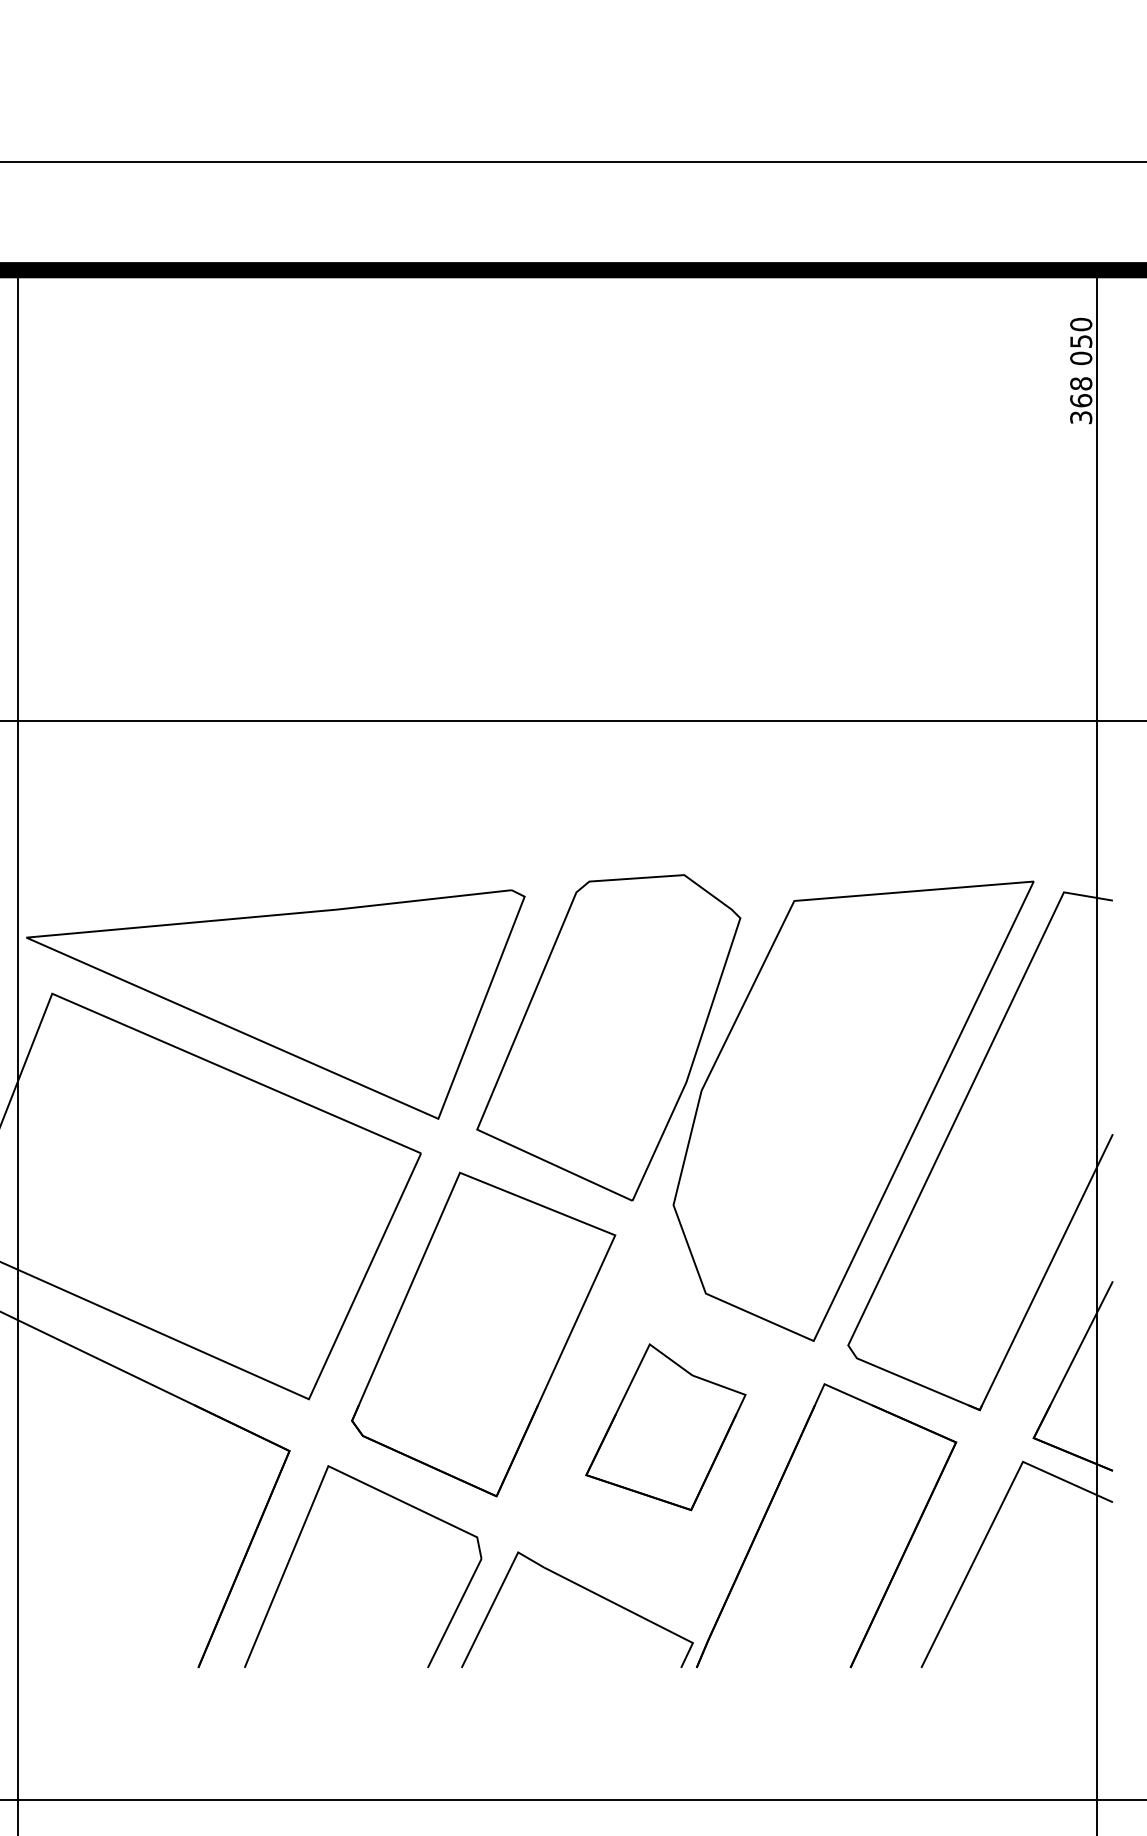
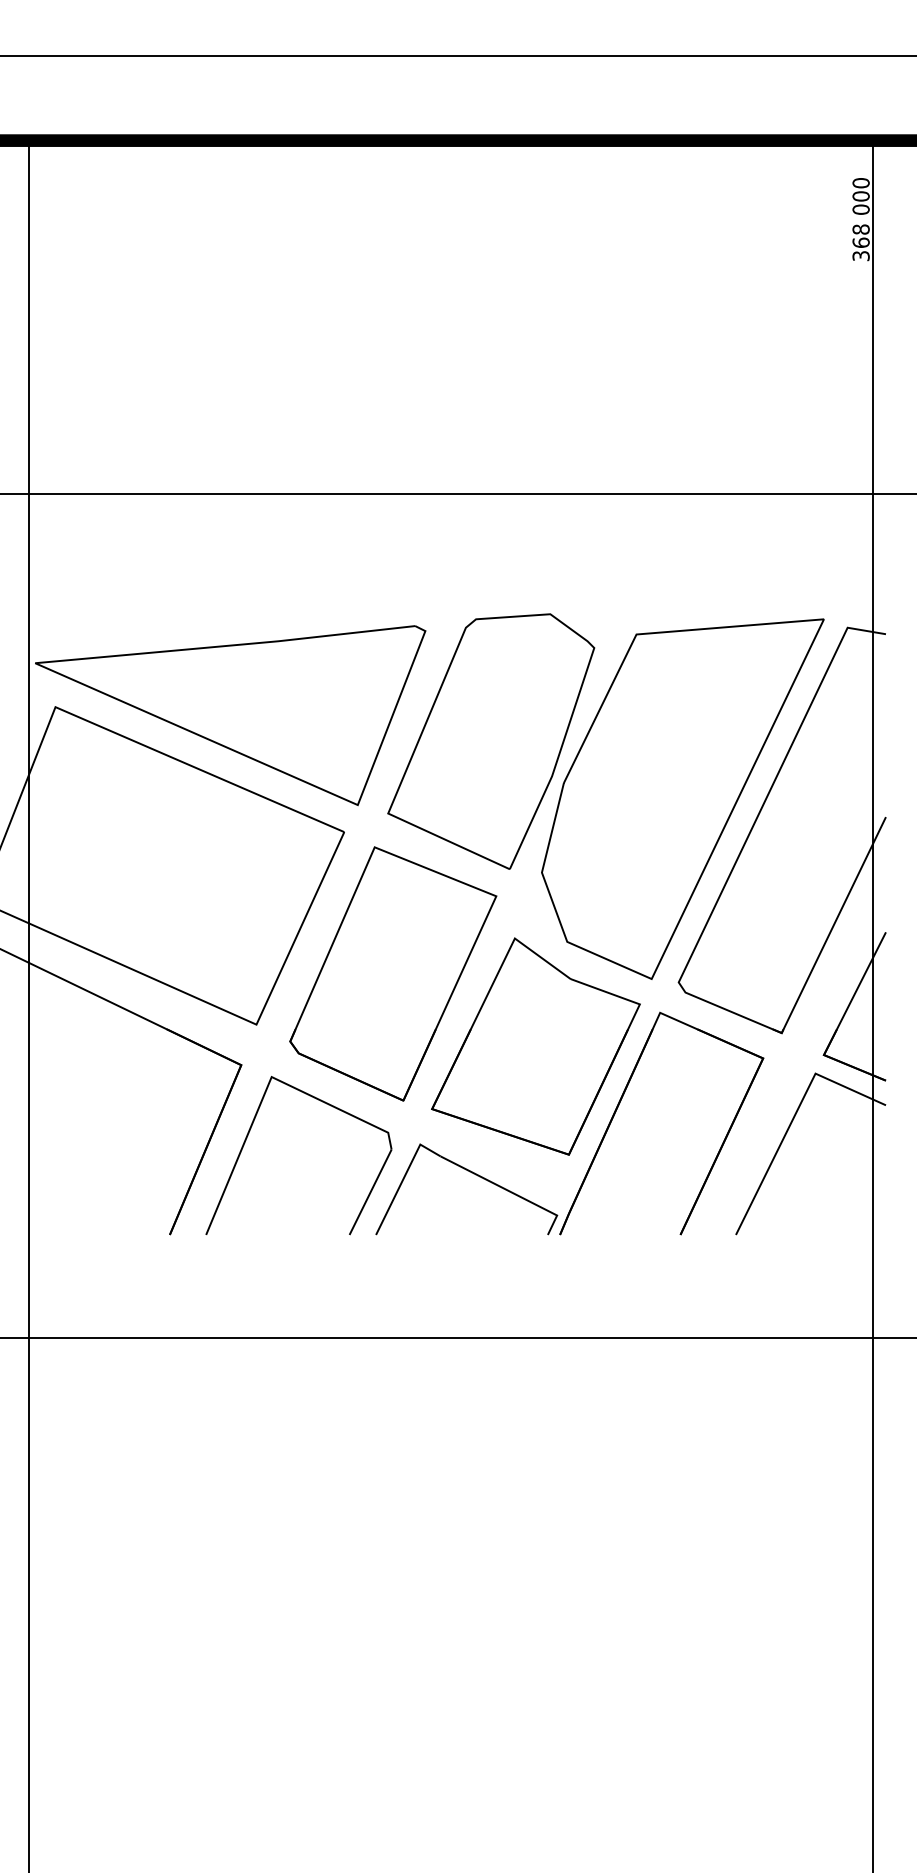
text: (1080, 341) -> (860, 196), 050 -> 000
part: (665, 1427) -> (535, 1046), size x1.67

